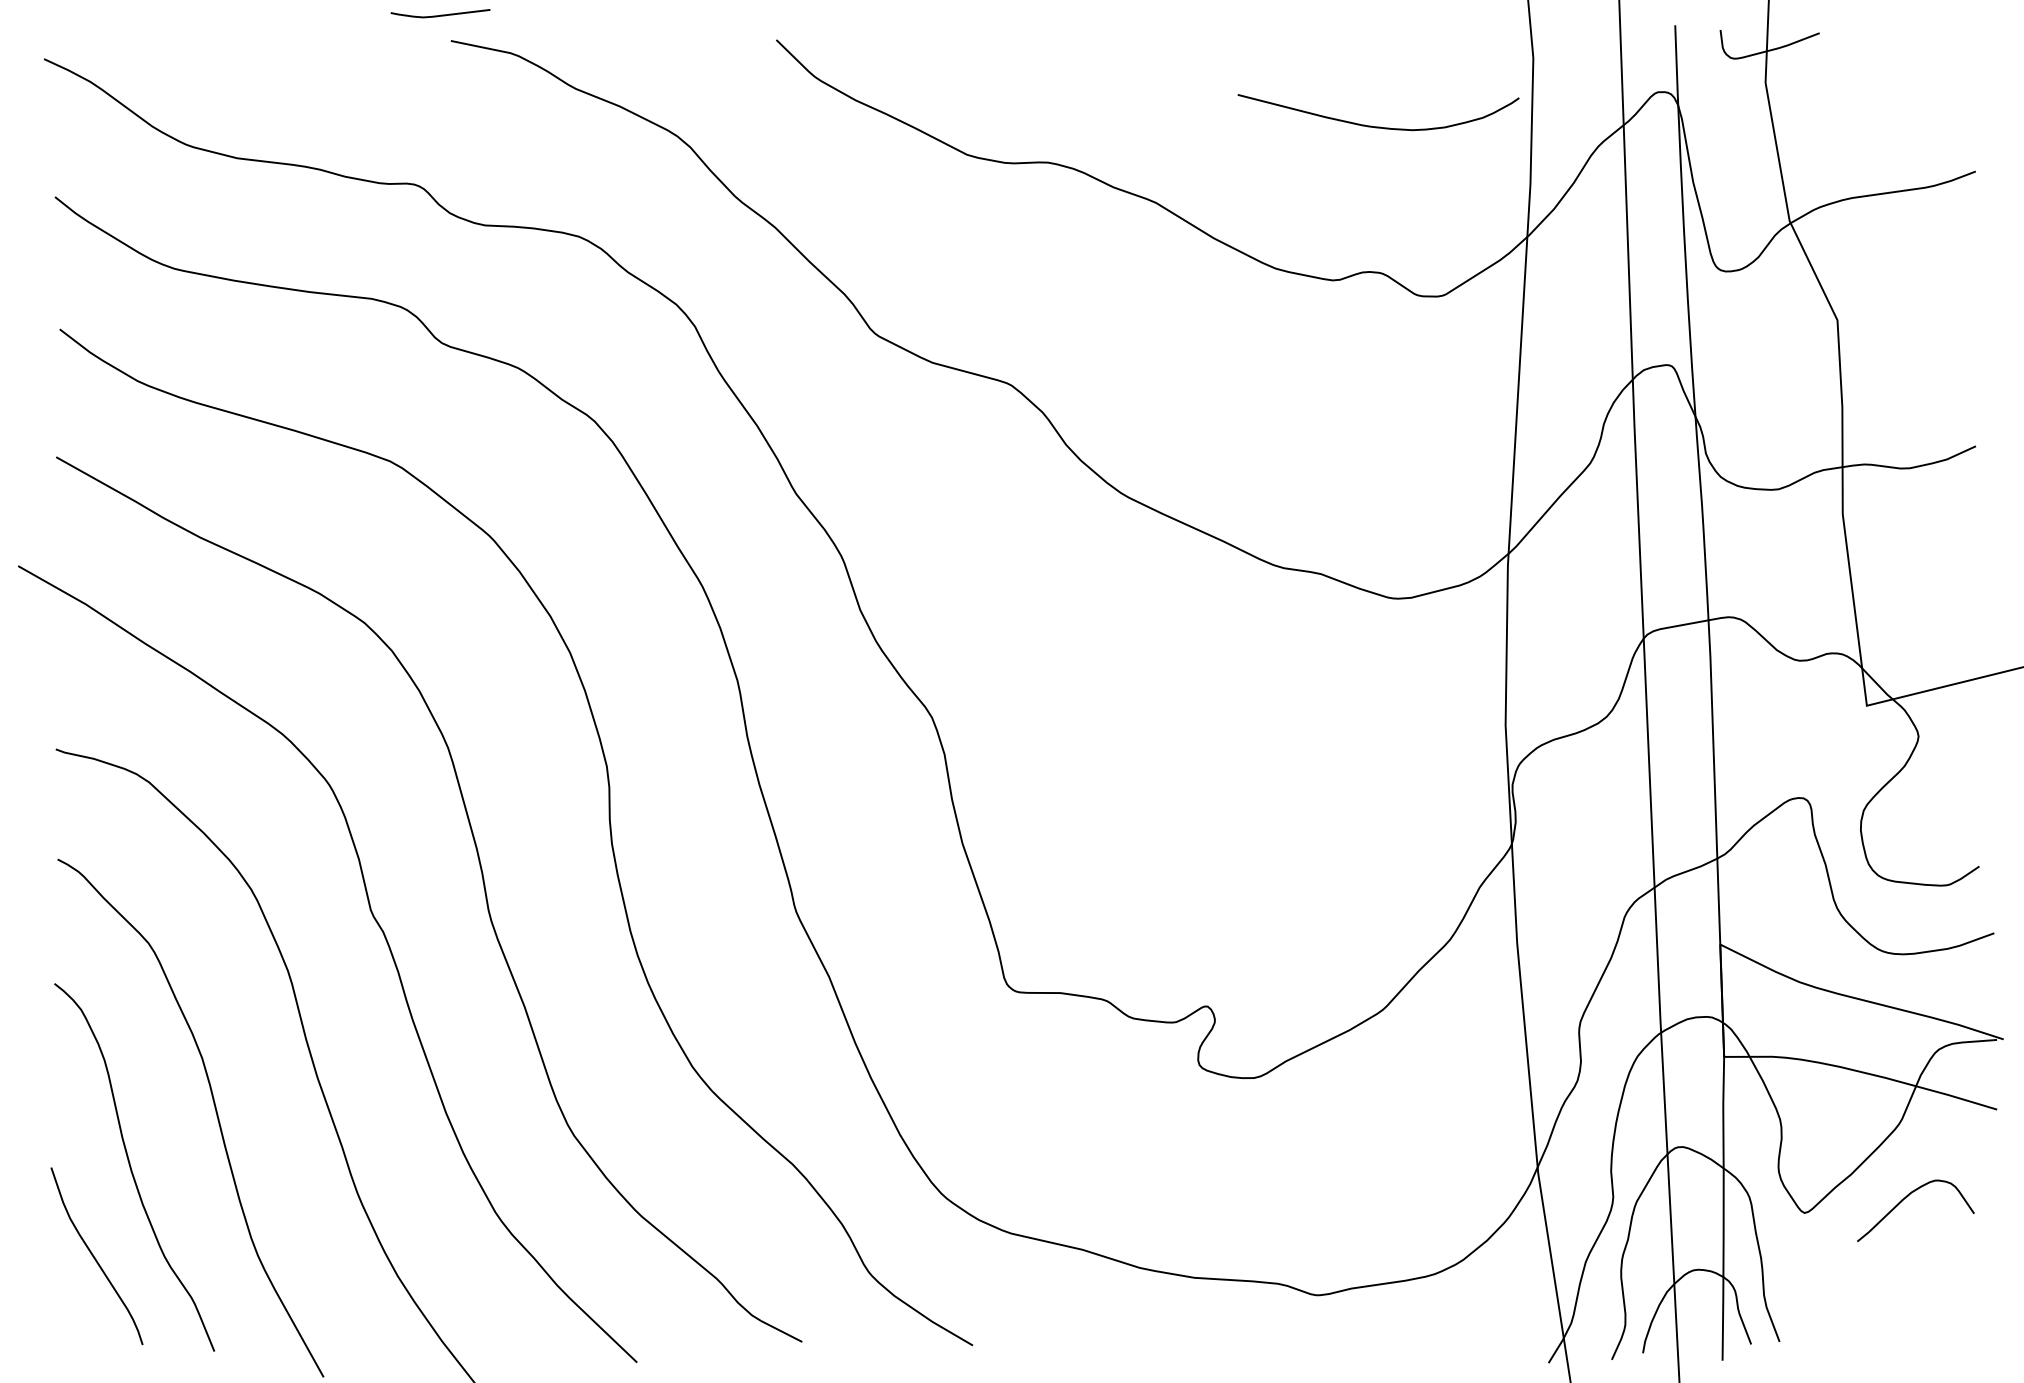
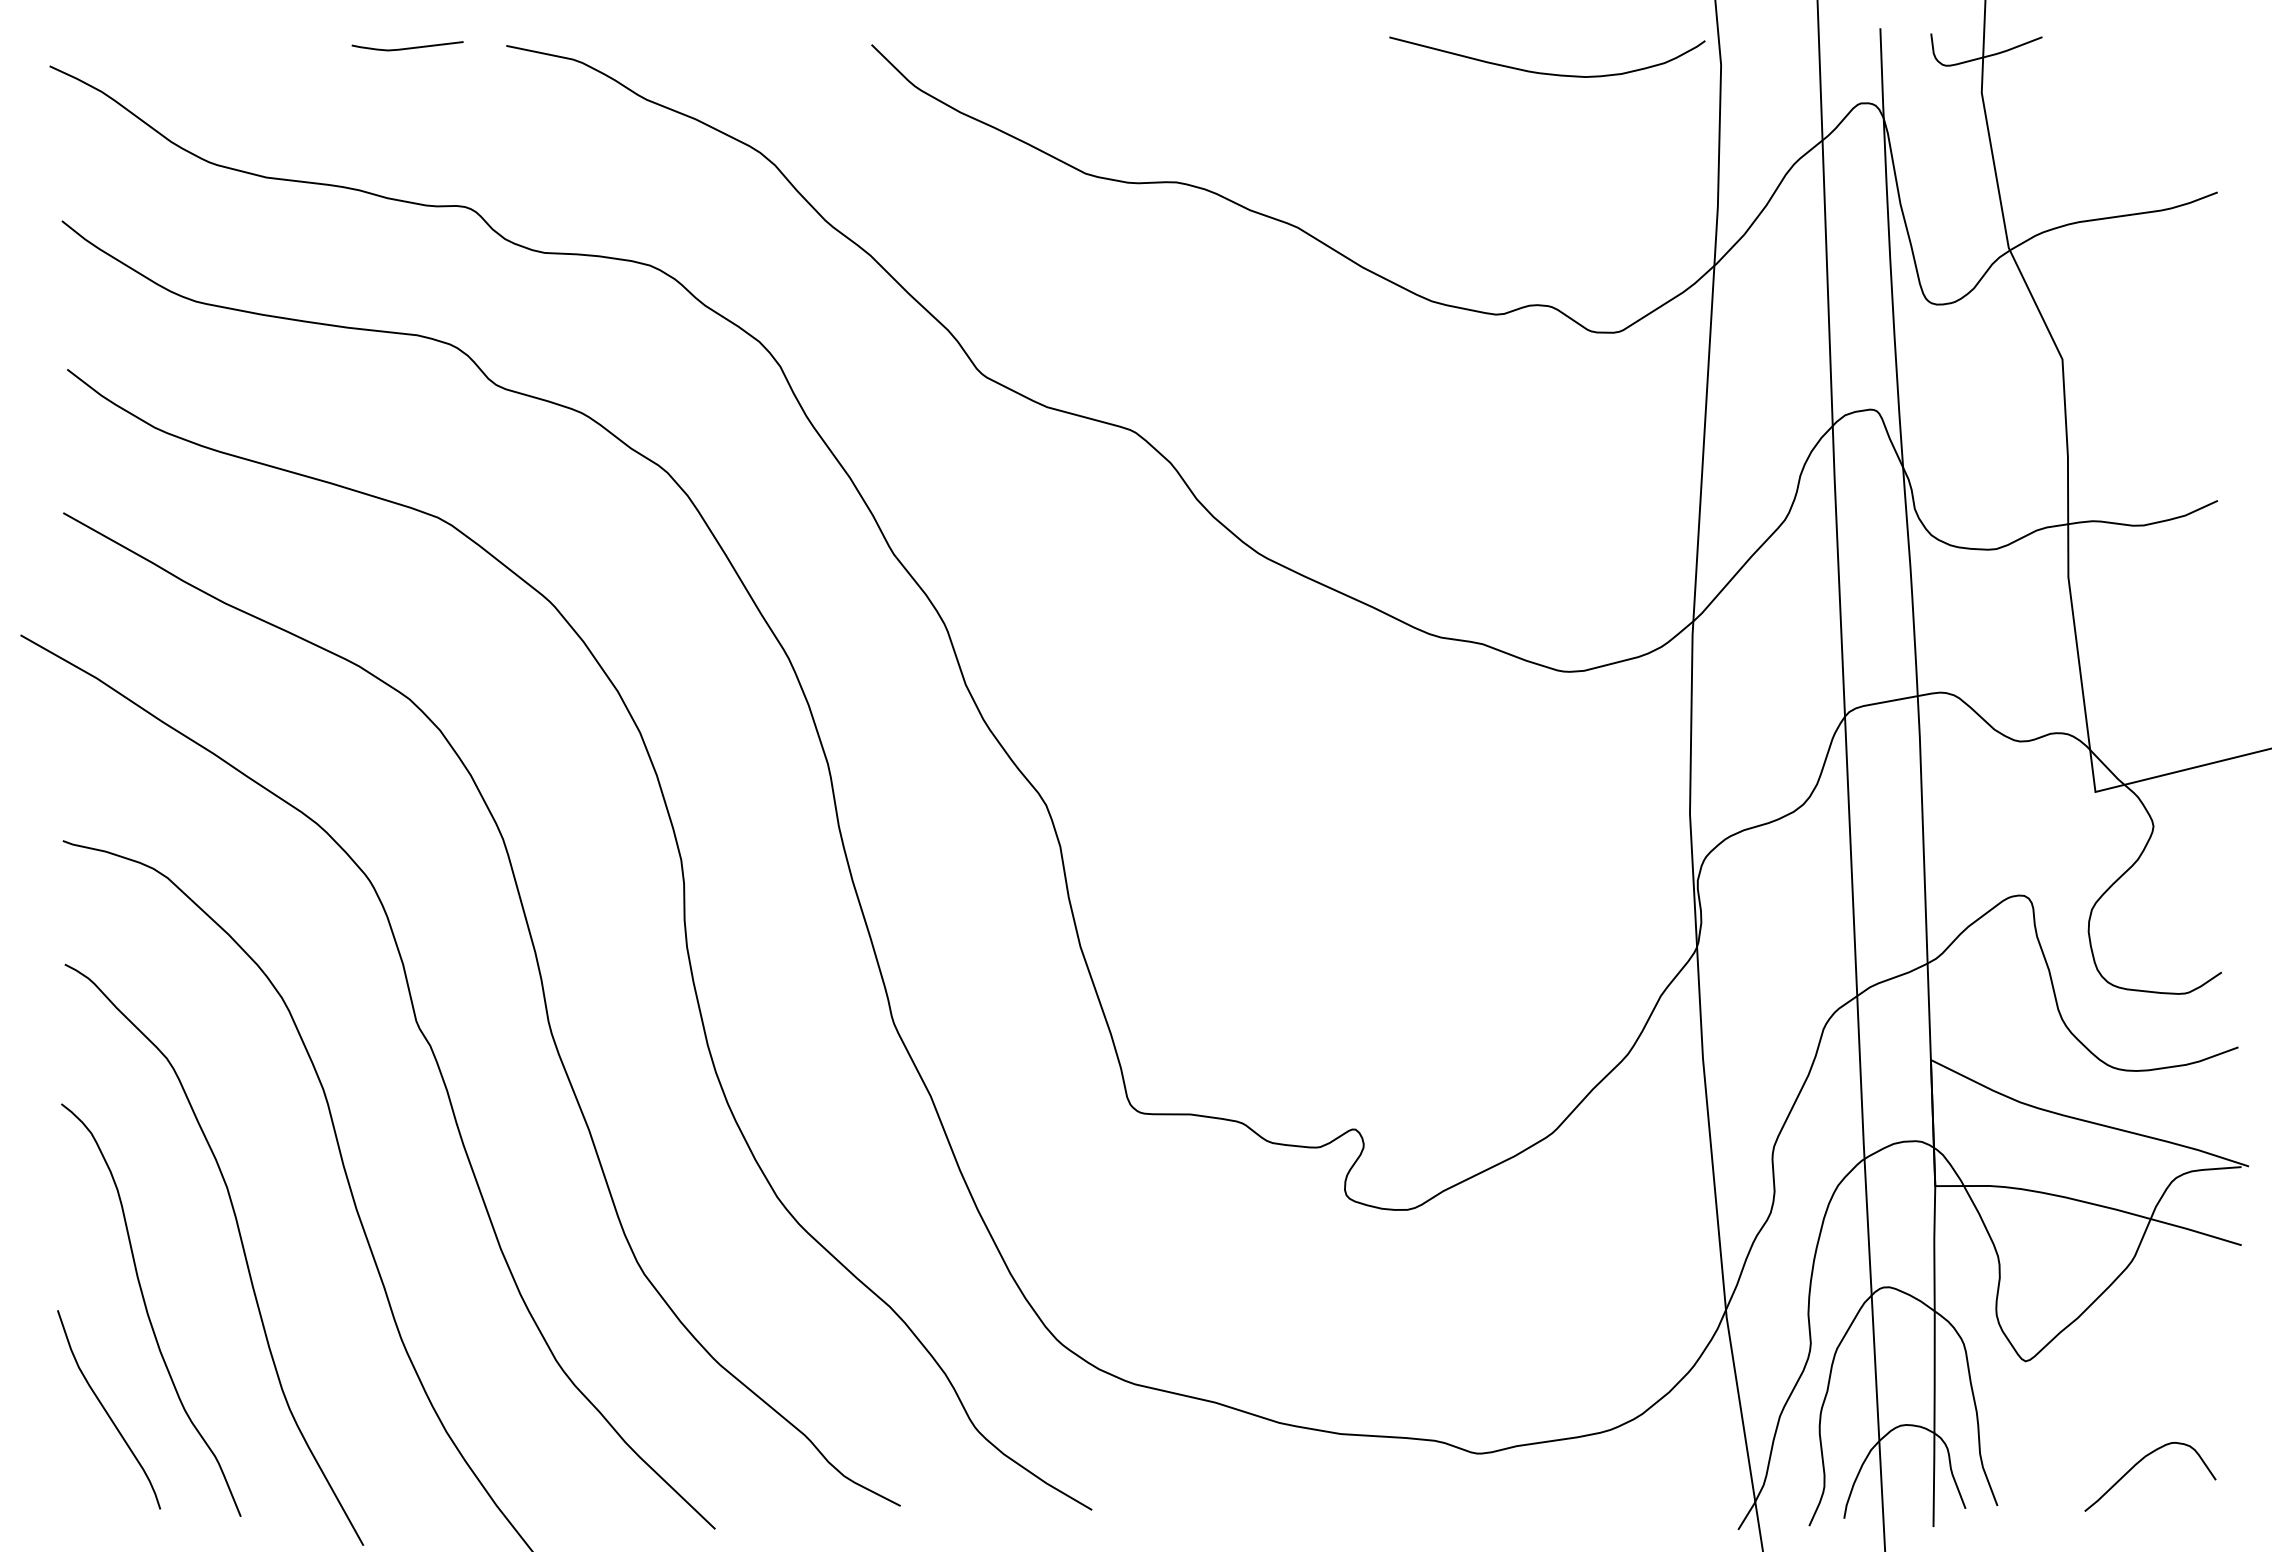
curve: (440, 14) -> (407, 47), moved
curve: (1375, 126) -> (1544, 72), moved
curve: (1907, 1197) -> (2141, 1461), moved

